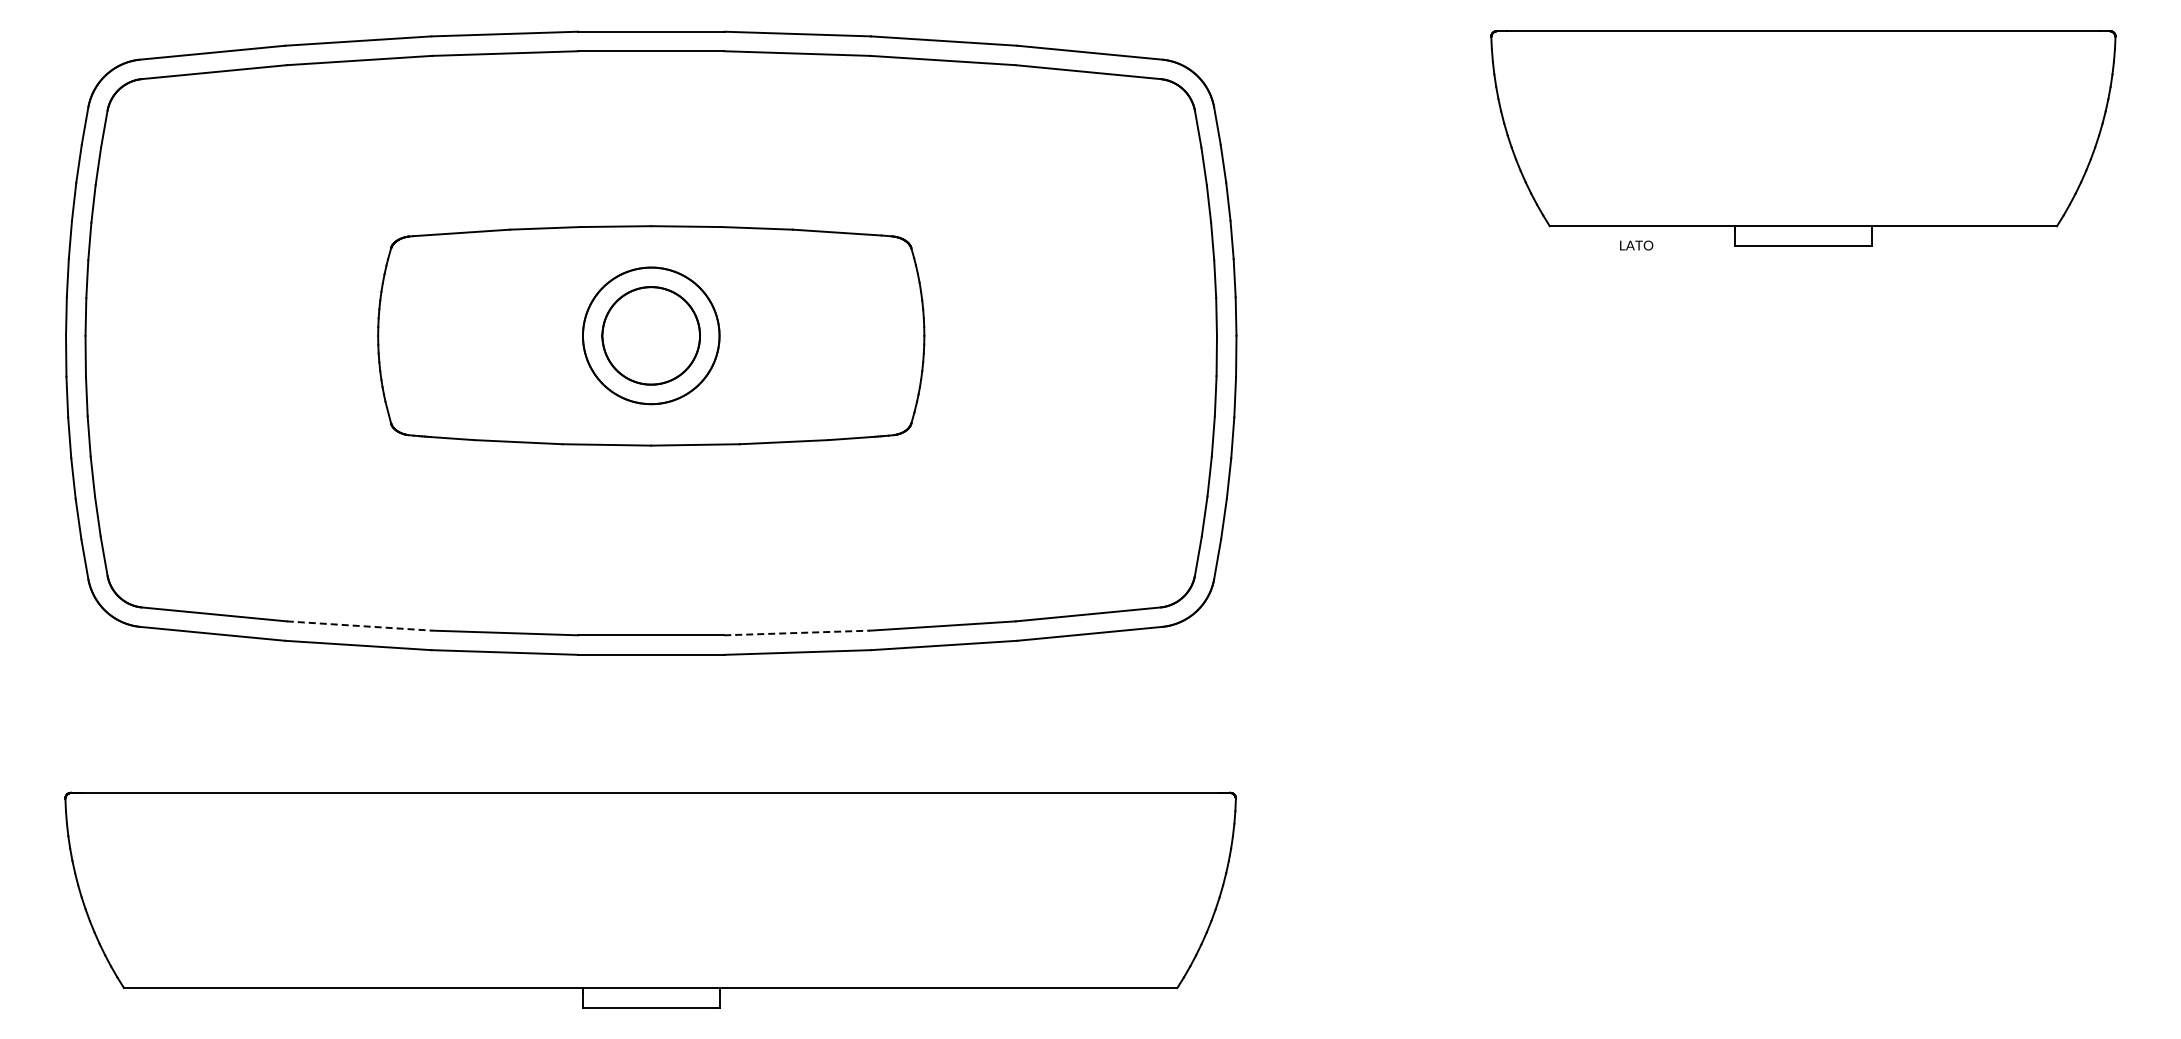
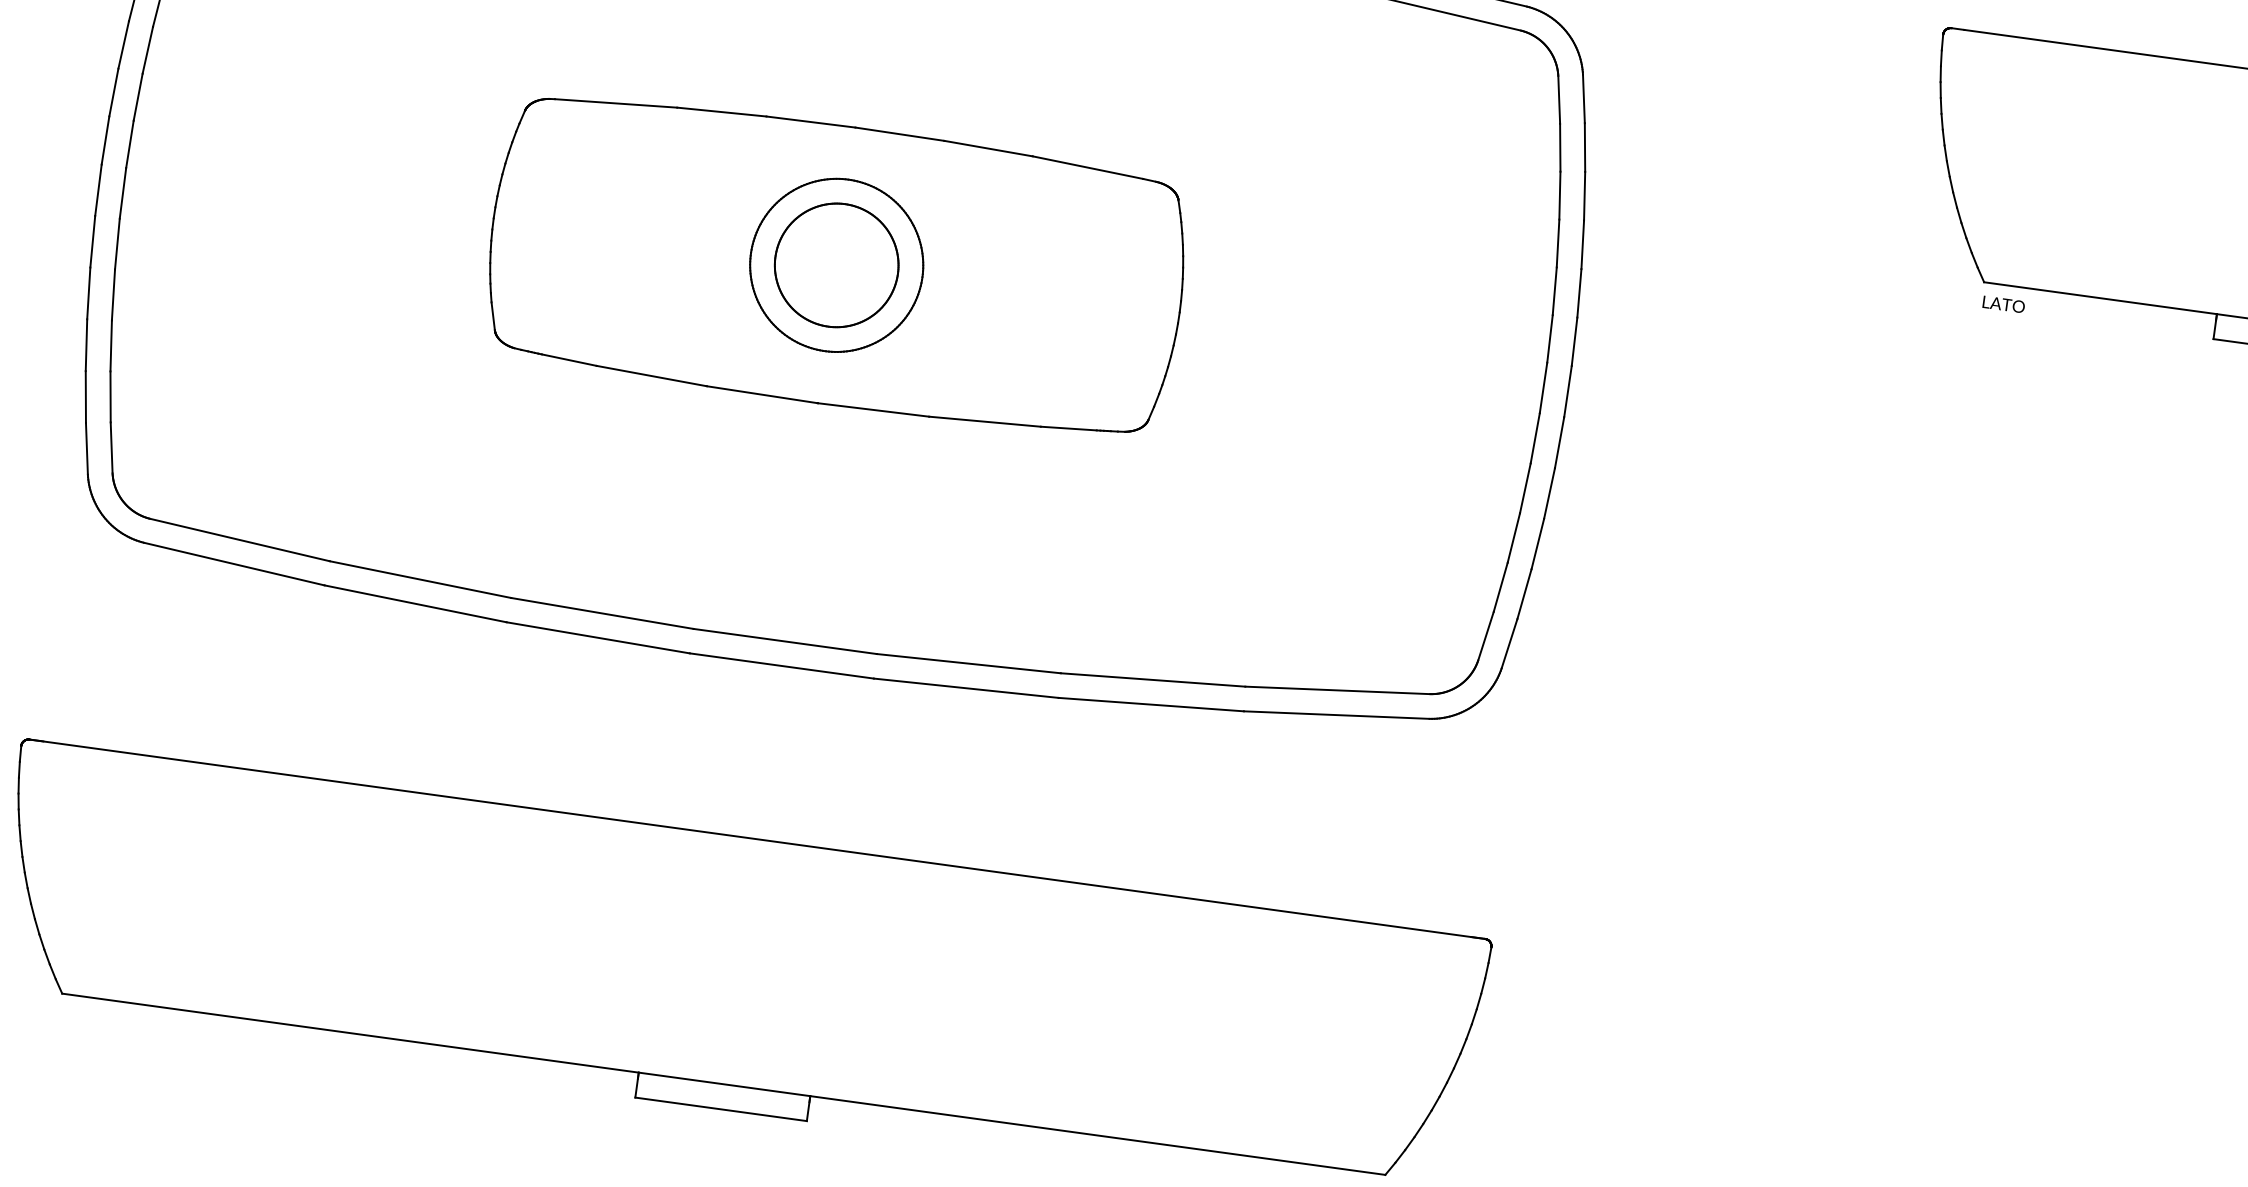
text: (1636, 245) -> (2003, 304), moved
line: (359, 626) -> (420, 580), dashed -> solid
line: (797, 632) -> (969, 663), dashed -> solid

